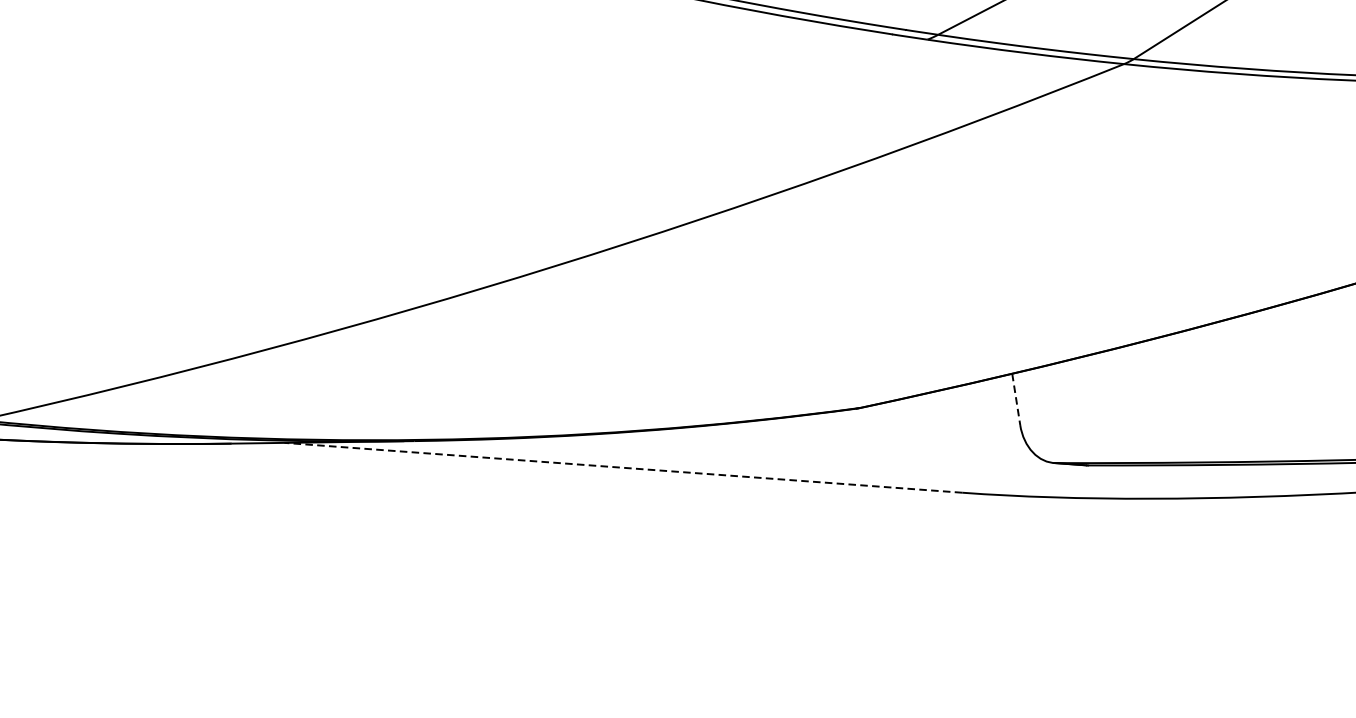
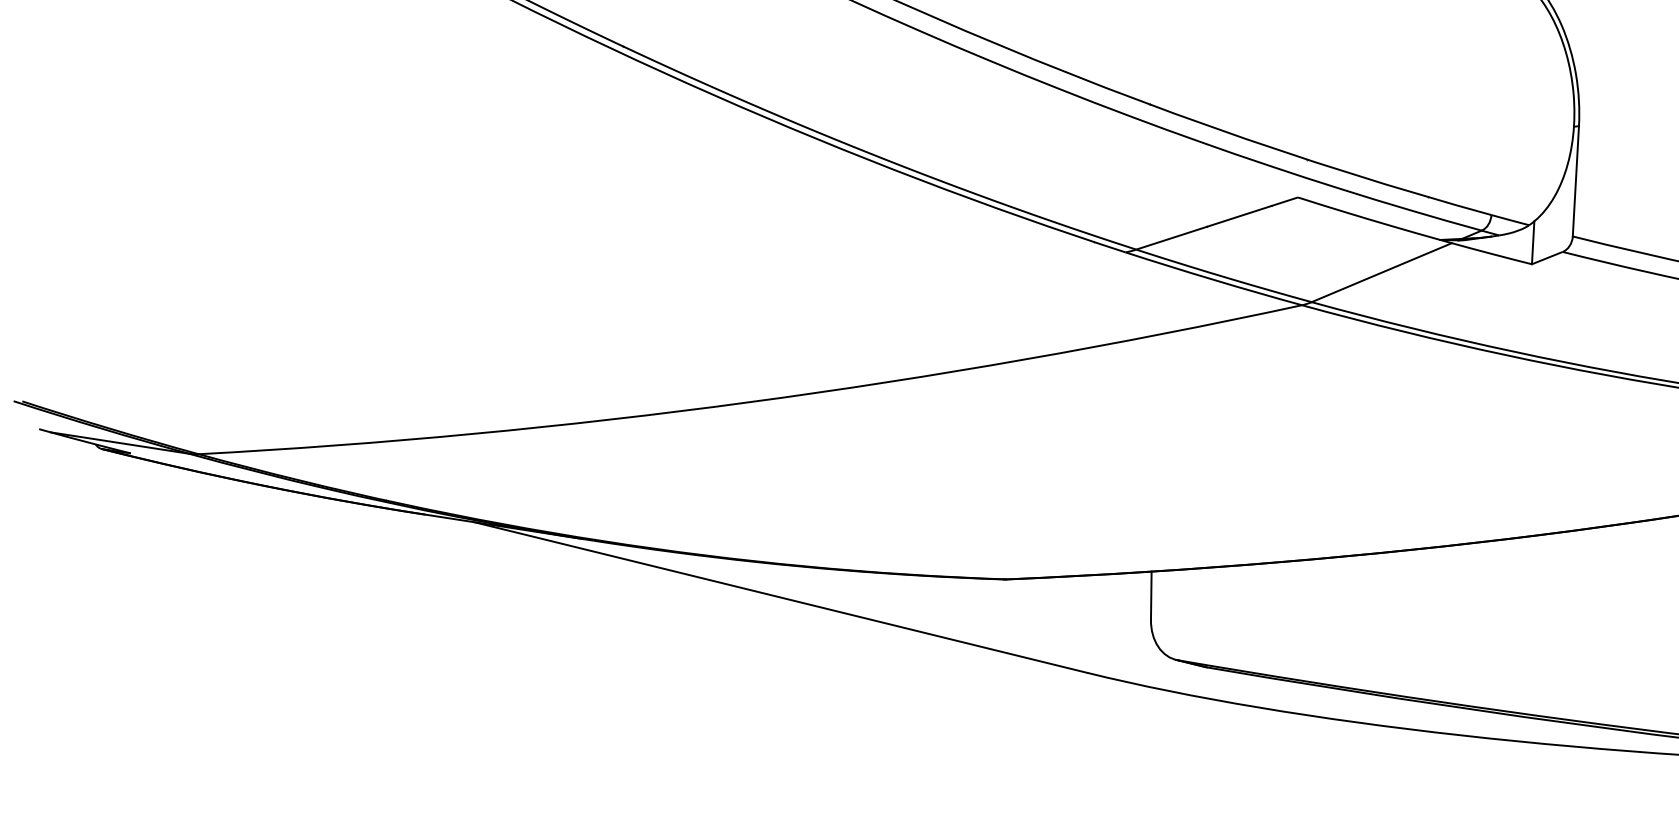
line: (1016, 400) -> (1151, 596), dashed -> solid
line: (623, 467) -> (780, 597), dashed -> solid

